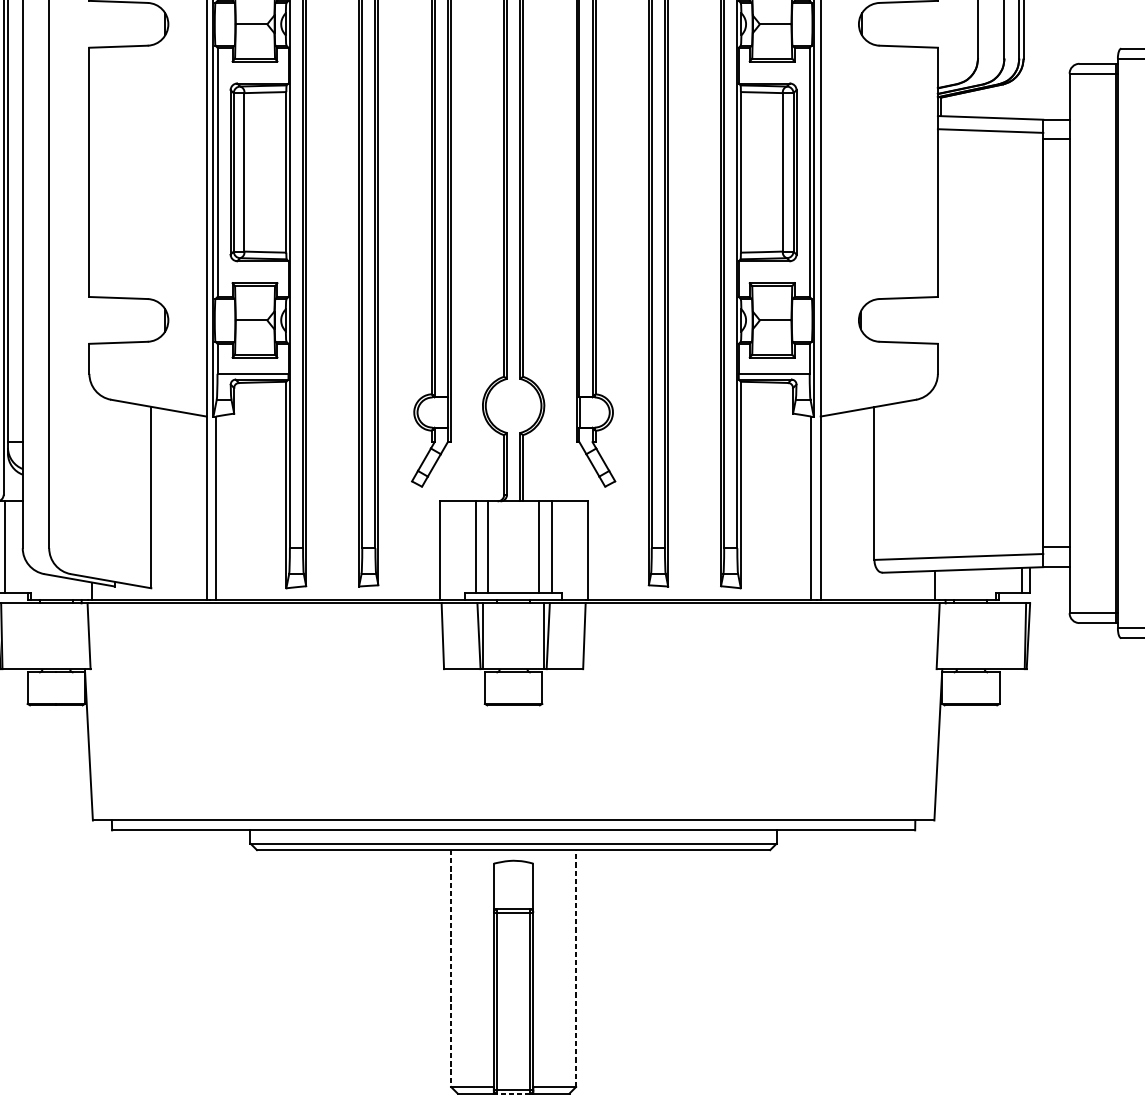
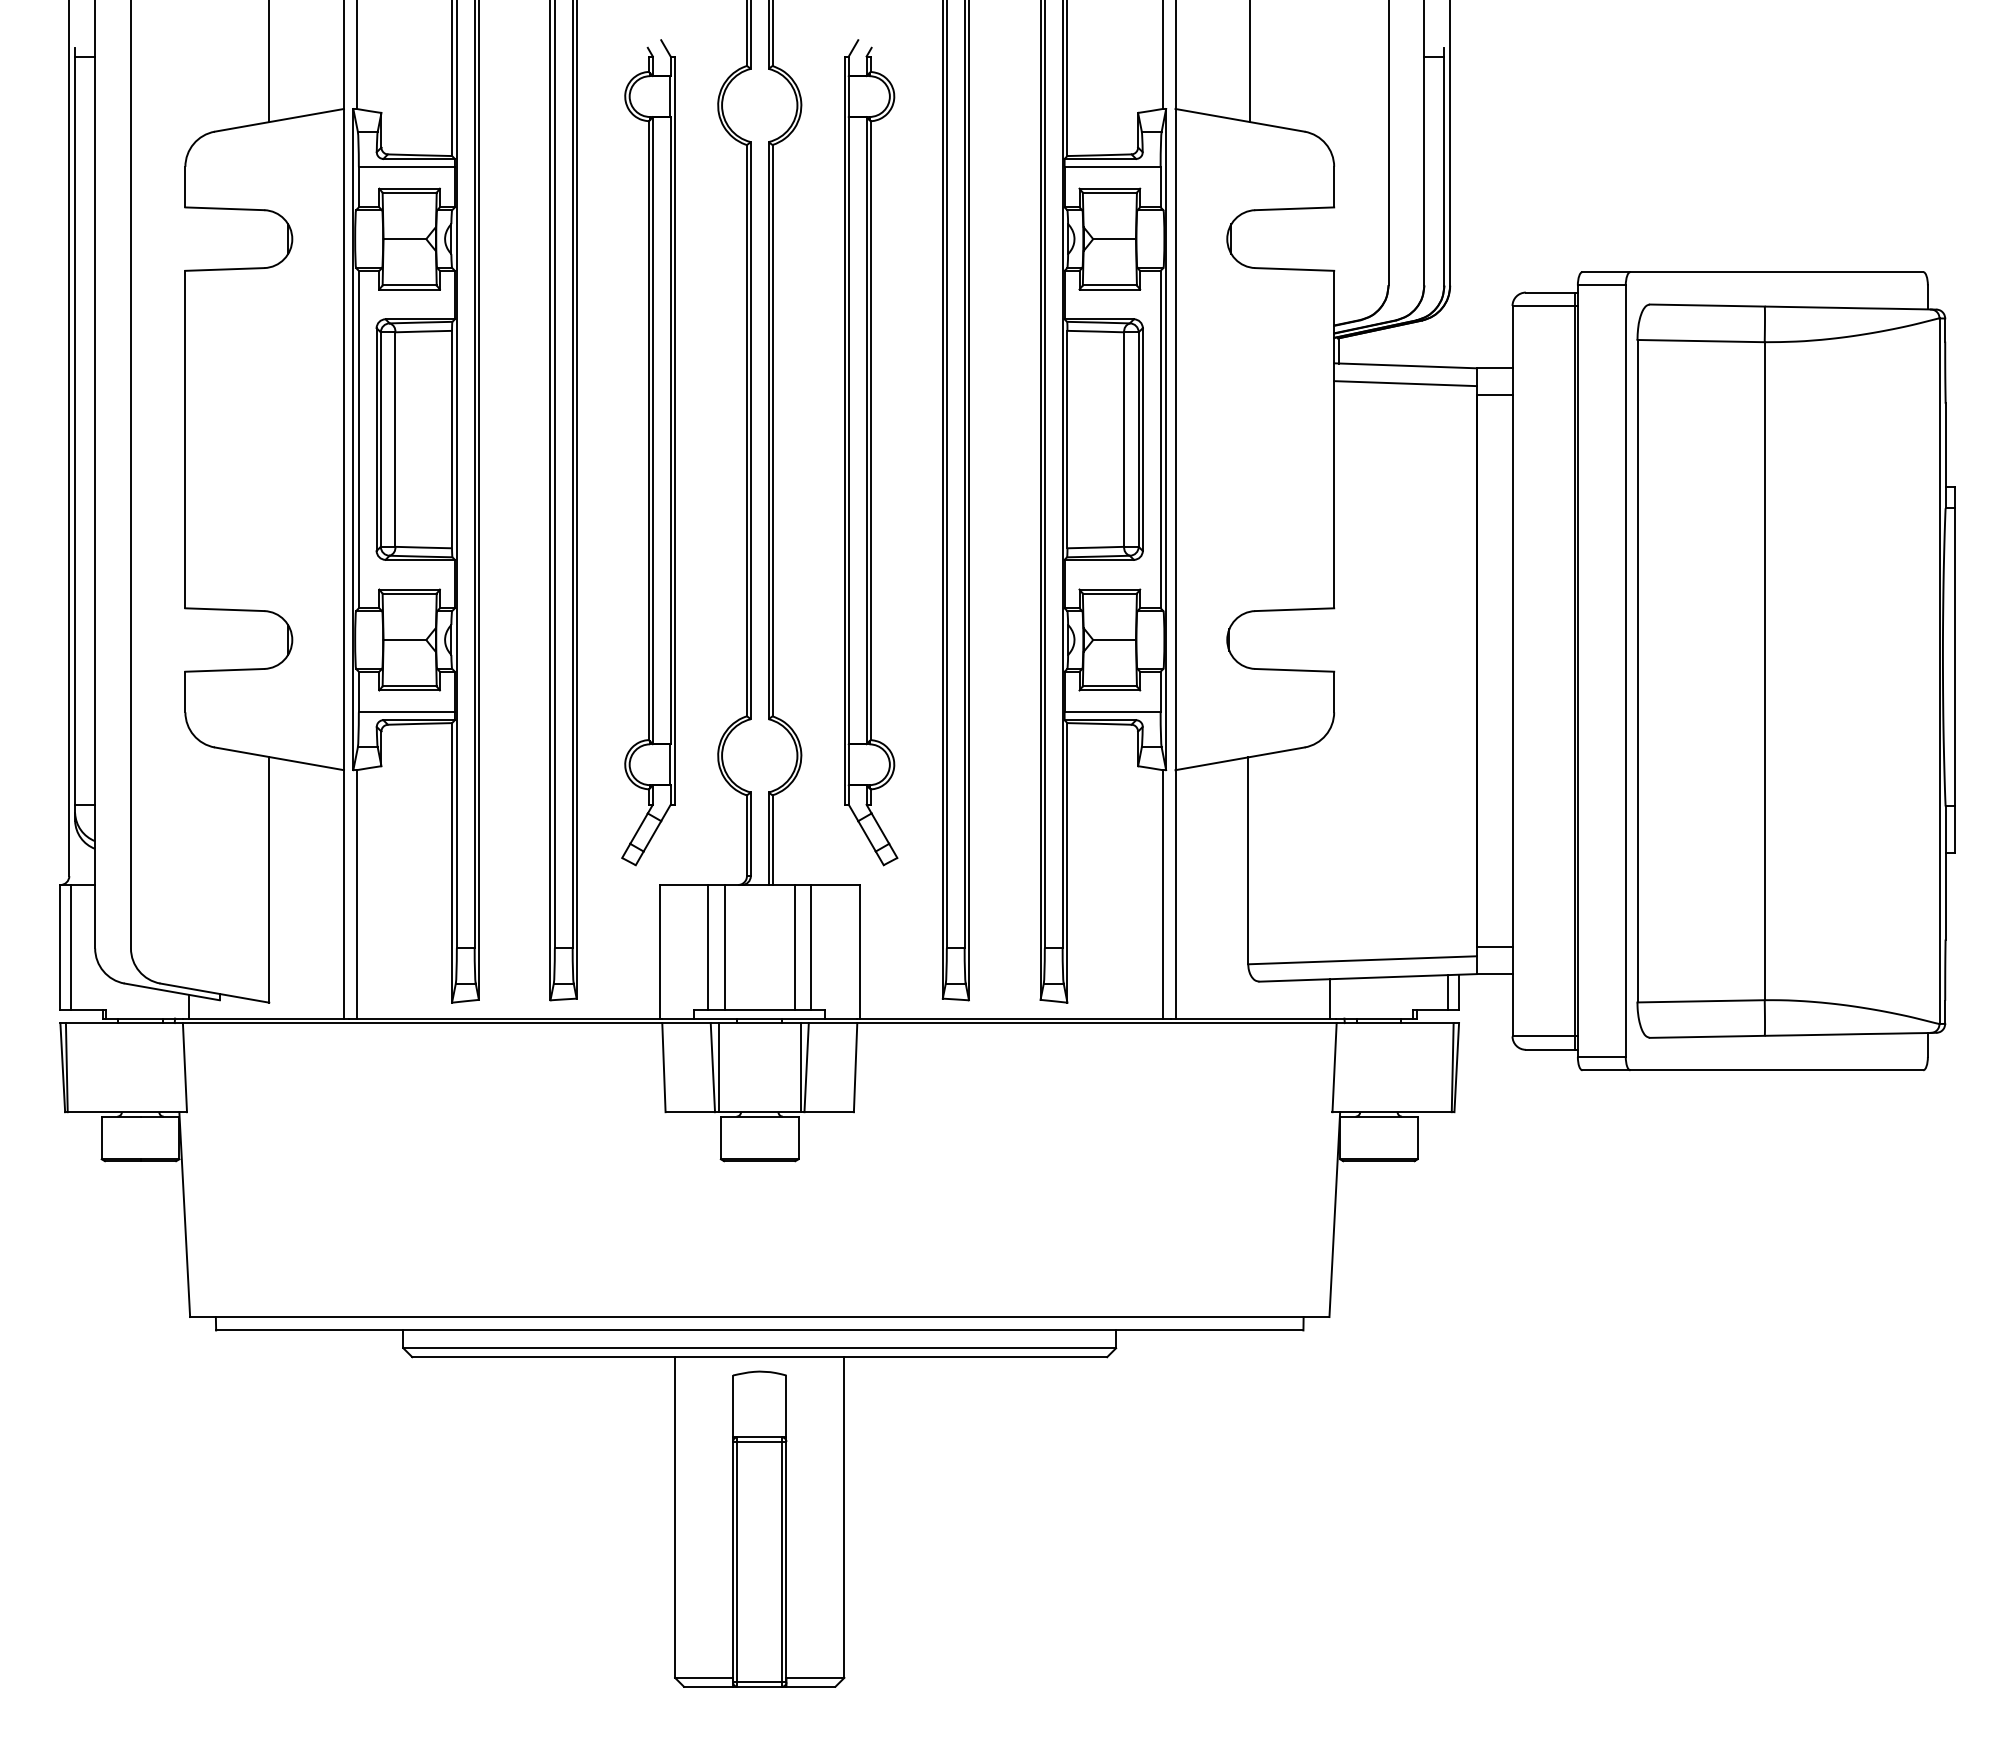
line: (576, 968) -> (844, 1517), dashed -> solid
line: (451, 969) -> (675, 1518), dashed -> solid
line: (513, 1093) -> (759, 1686), dashed -> solid

